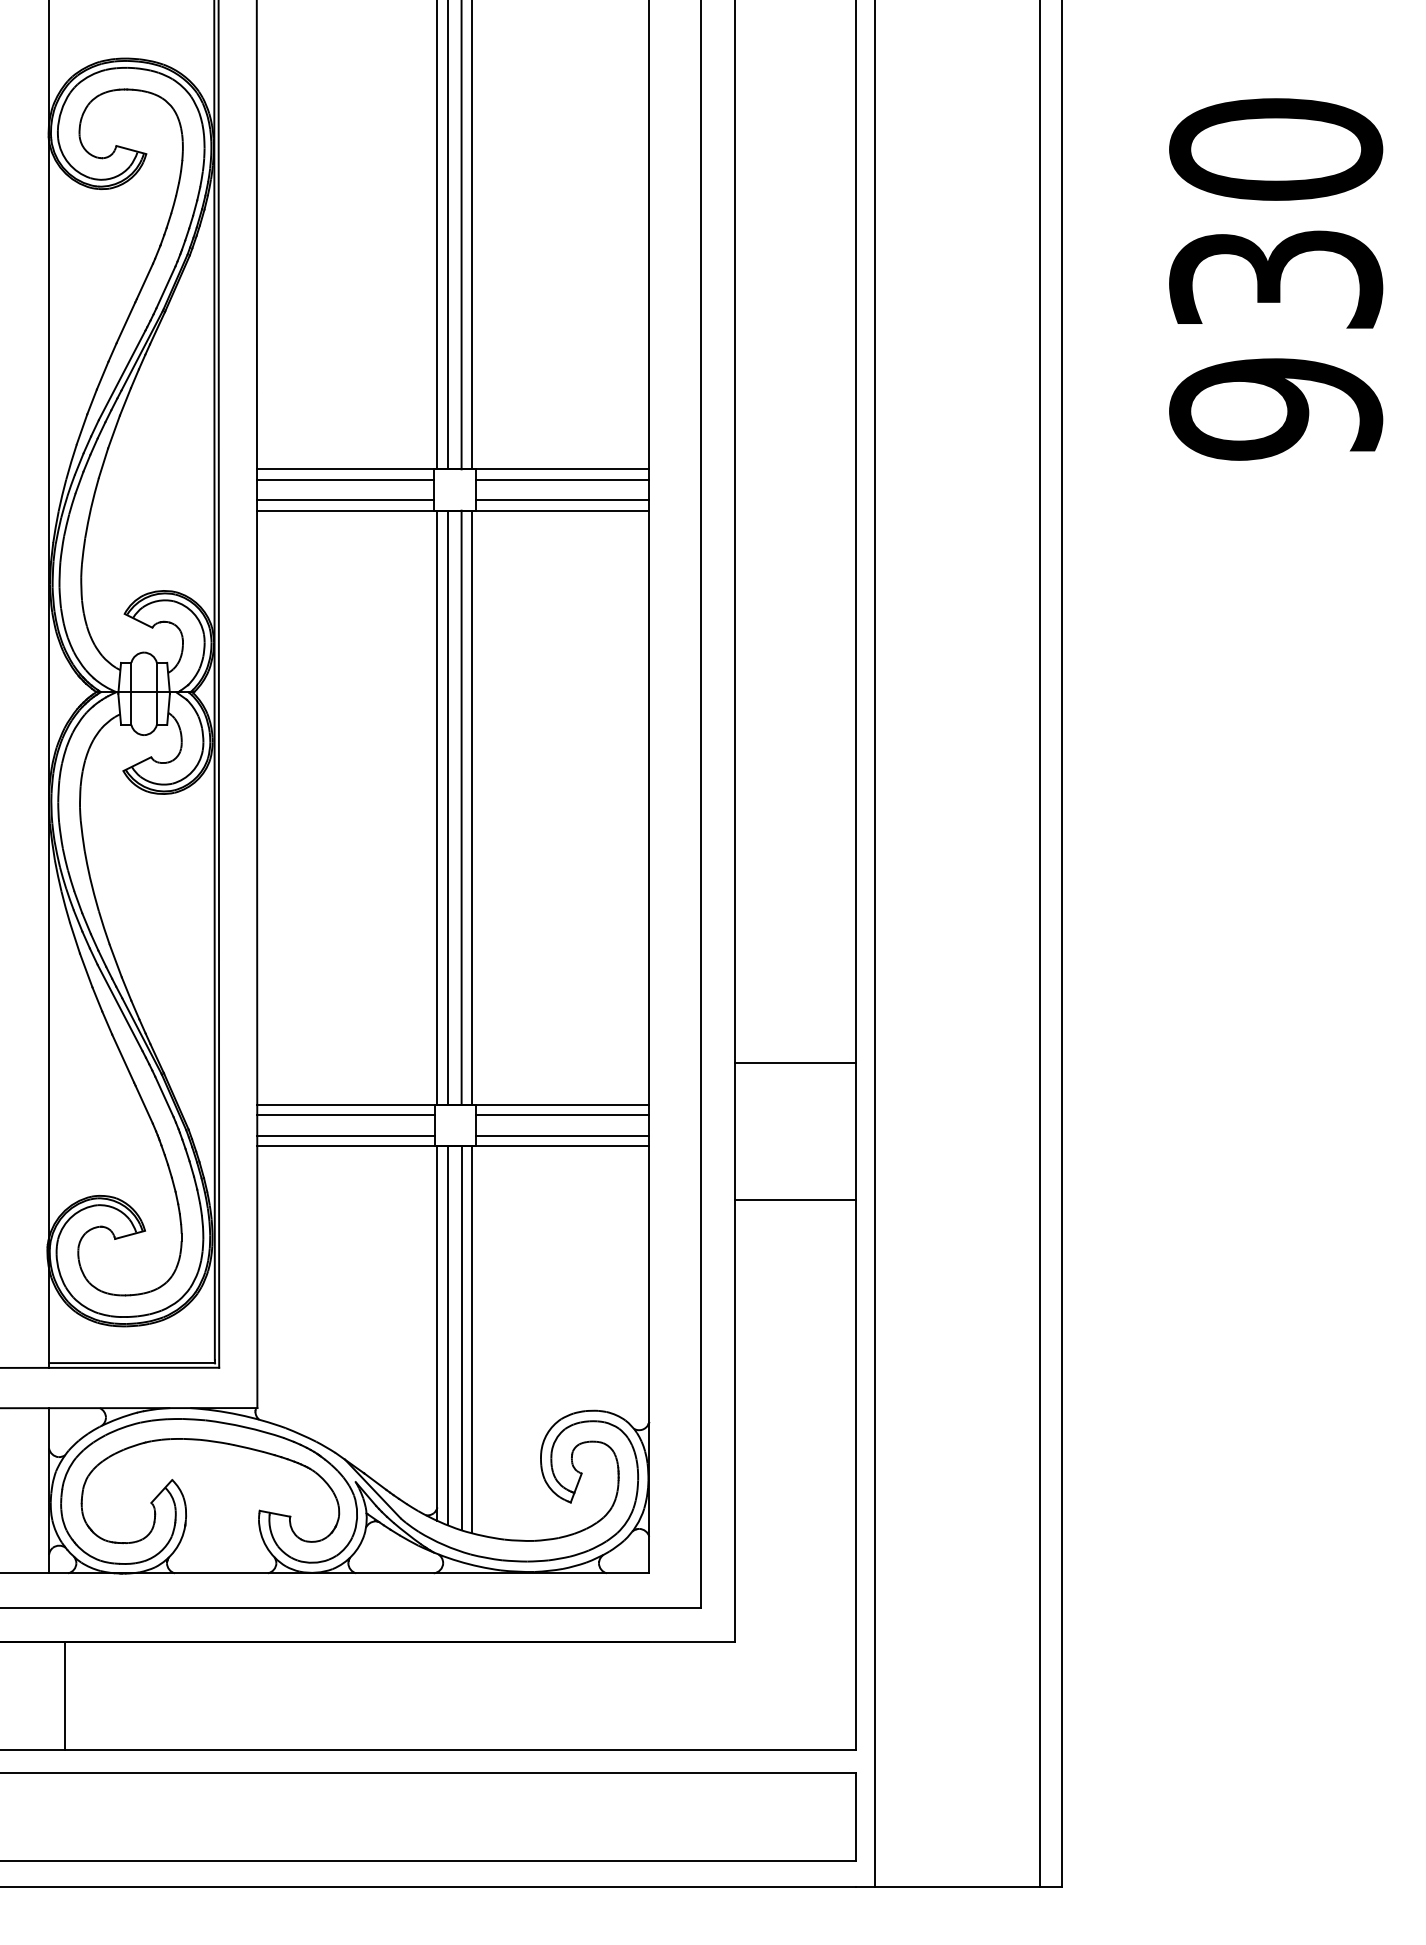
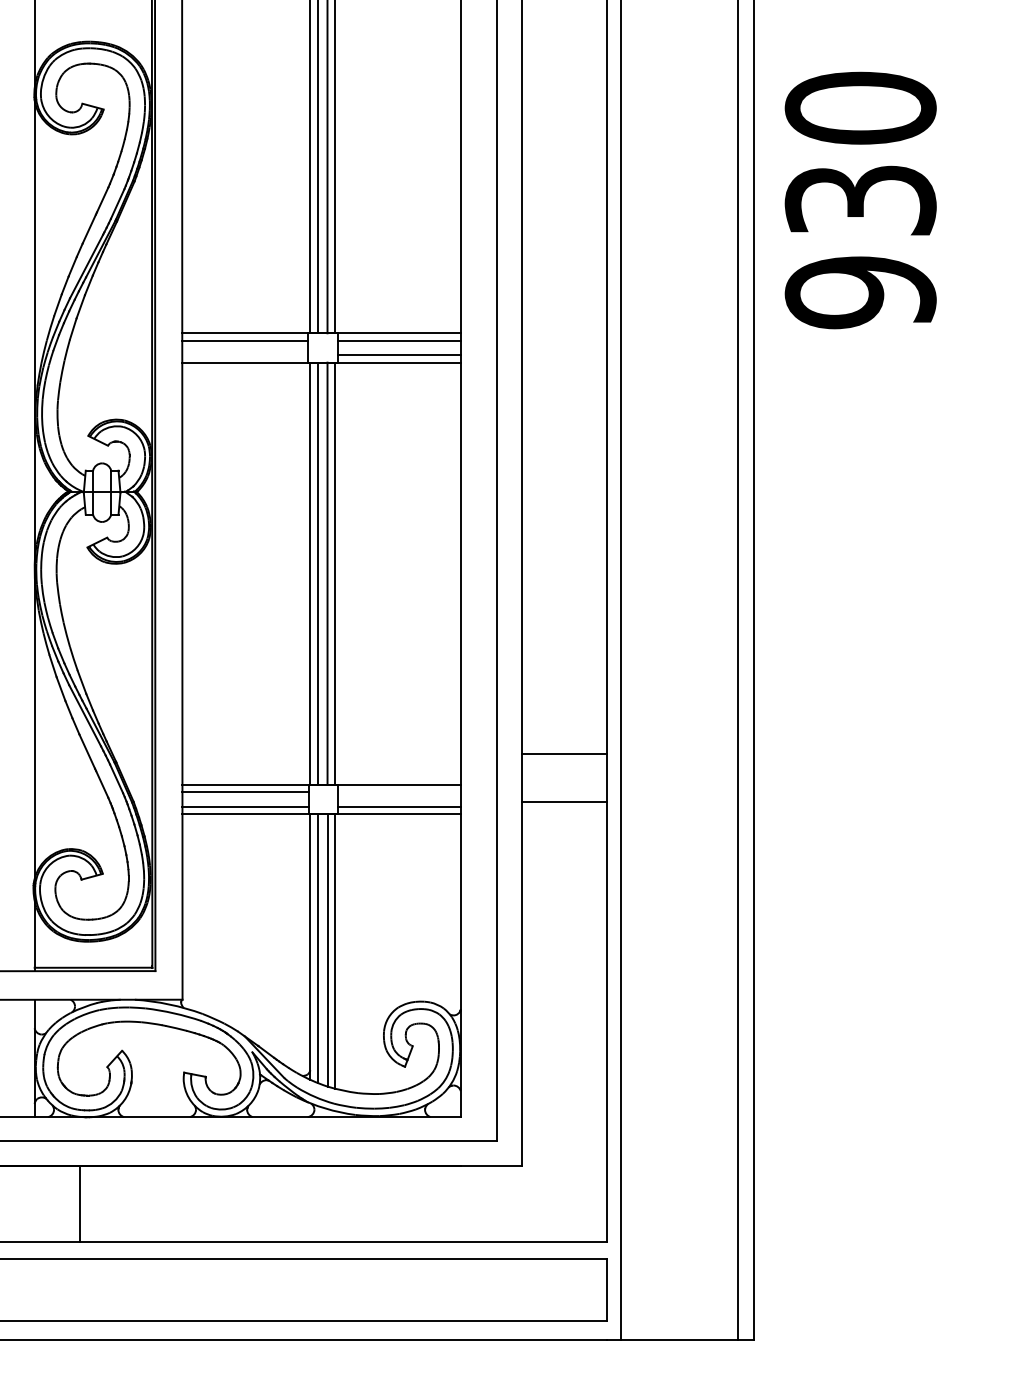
text: (1275, 279) -> (860, 200), moved
line: (346, 500) -> (245, 355), removed
line: (561, 1114) -> (398, 791), removed
line: (795, 1200) -> (564, 802), moved
line: (64, 1695) -> (79, 1203), moved

